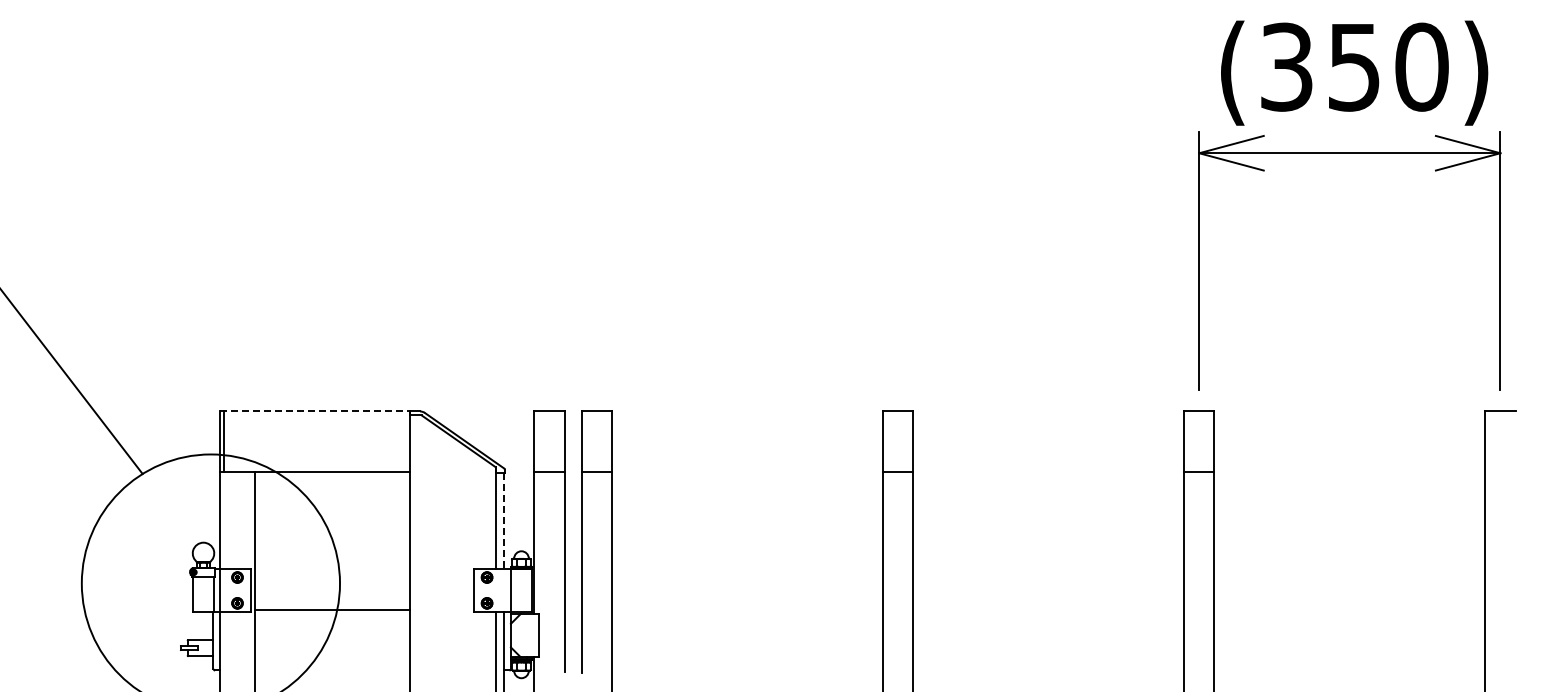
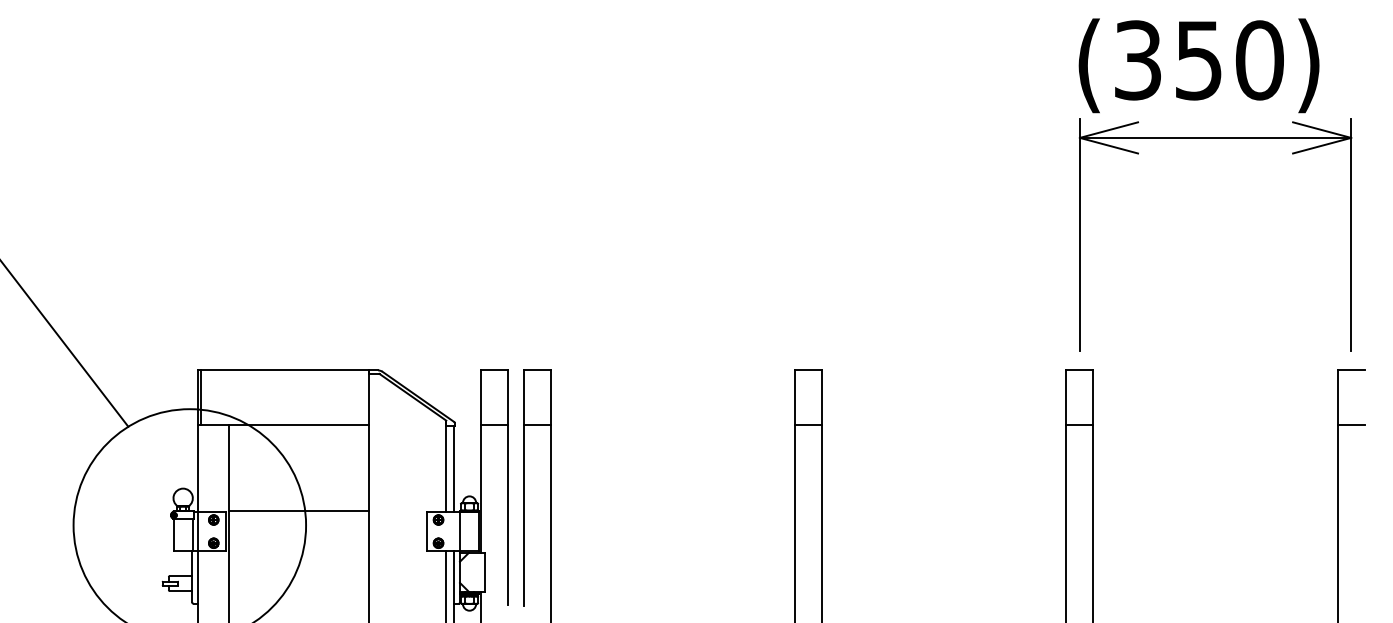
text: (1354, 72) -> (1199, 65), moved
line: (314, 411) -> (283, 370), dashed -> solid
line: (1500, 471) -> (1351, 424), added
line: (504, 521) -> (454, 469), dashed -> solid
line: (331, 610) -> (298, 510), moved

